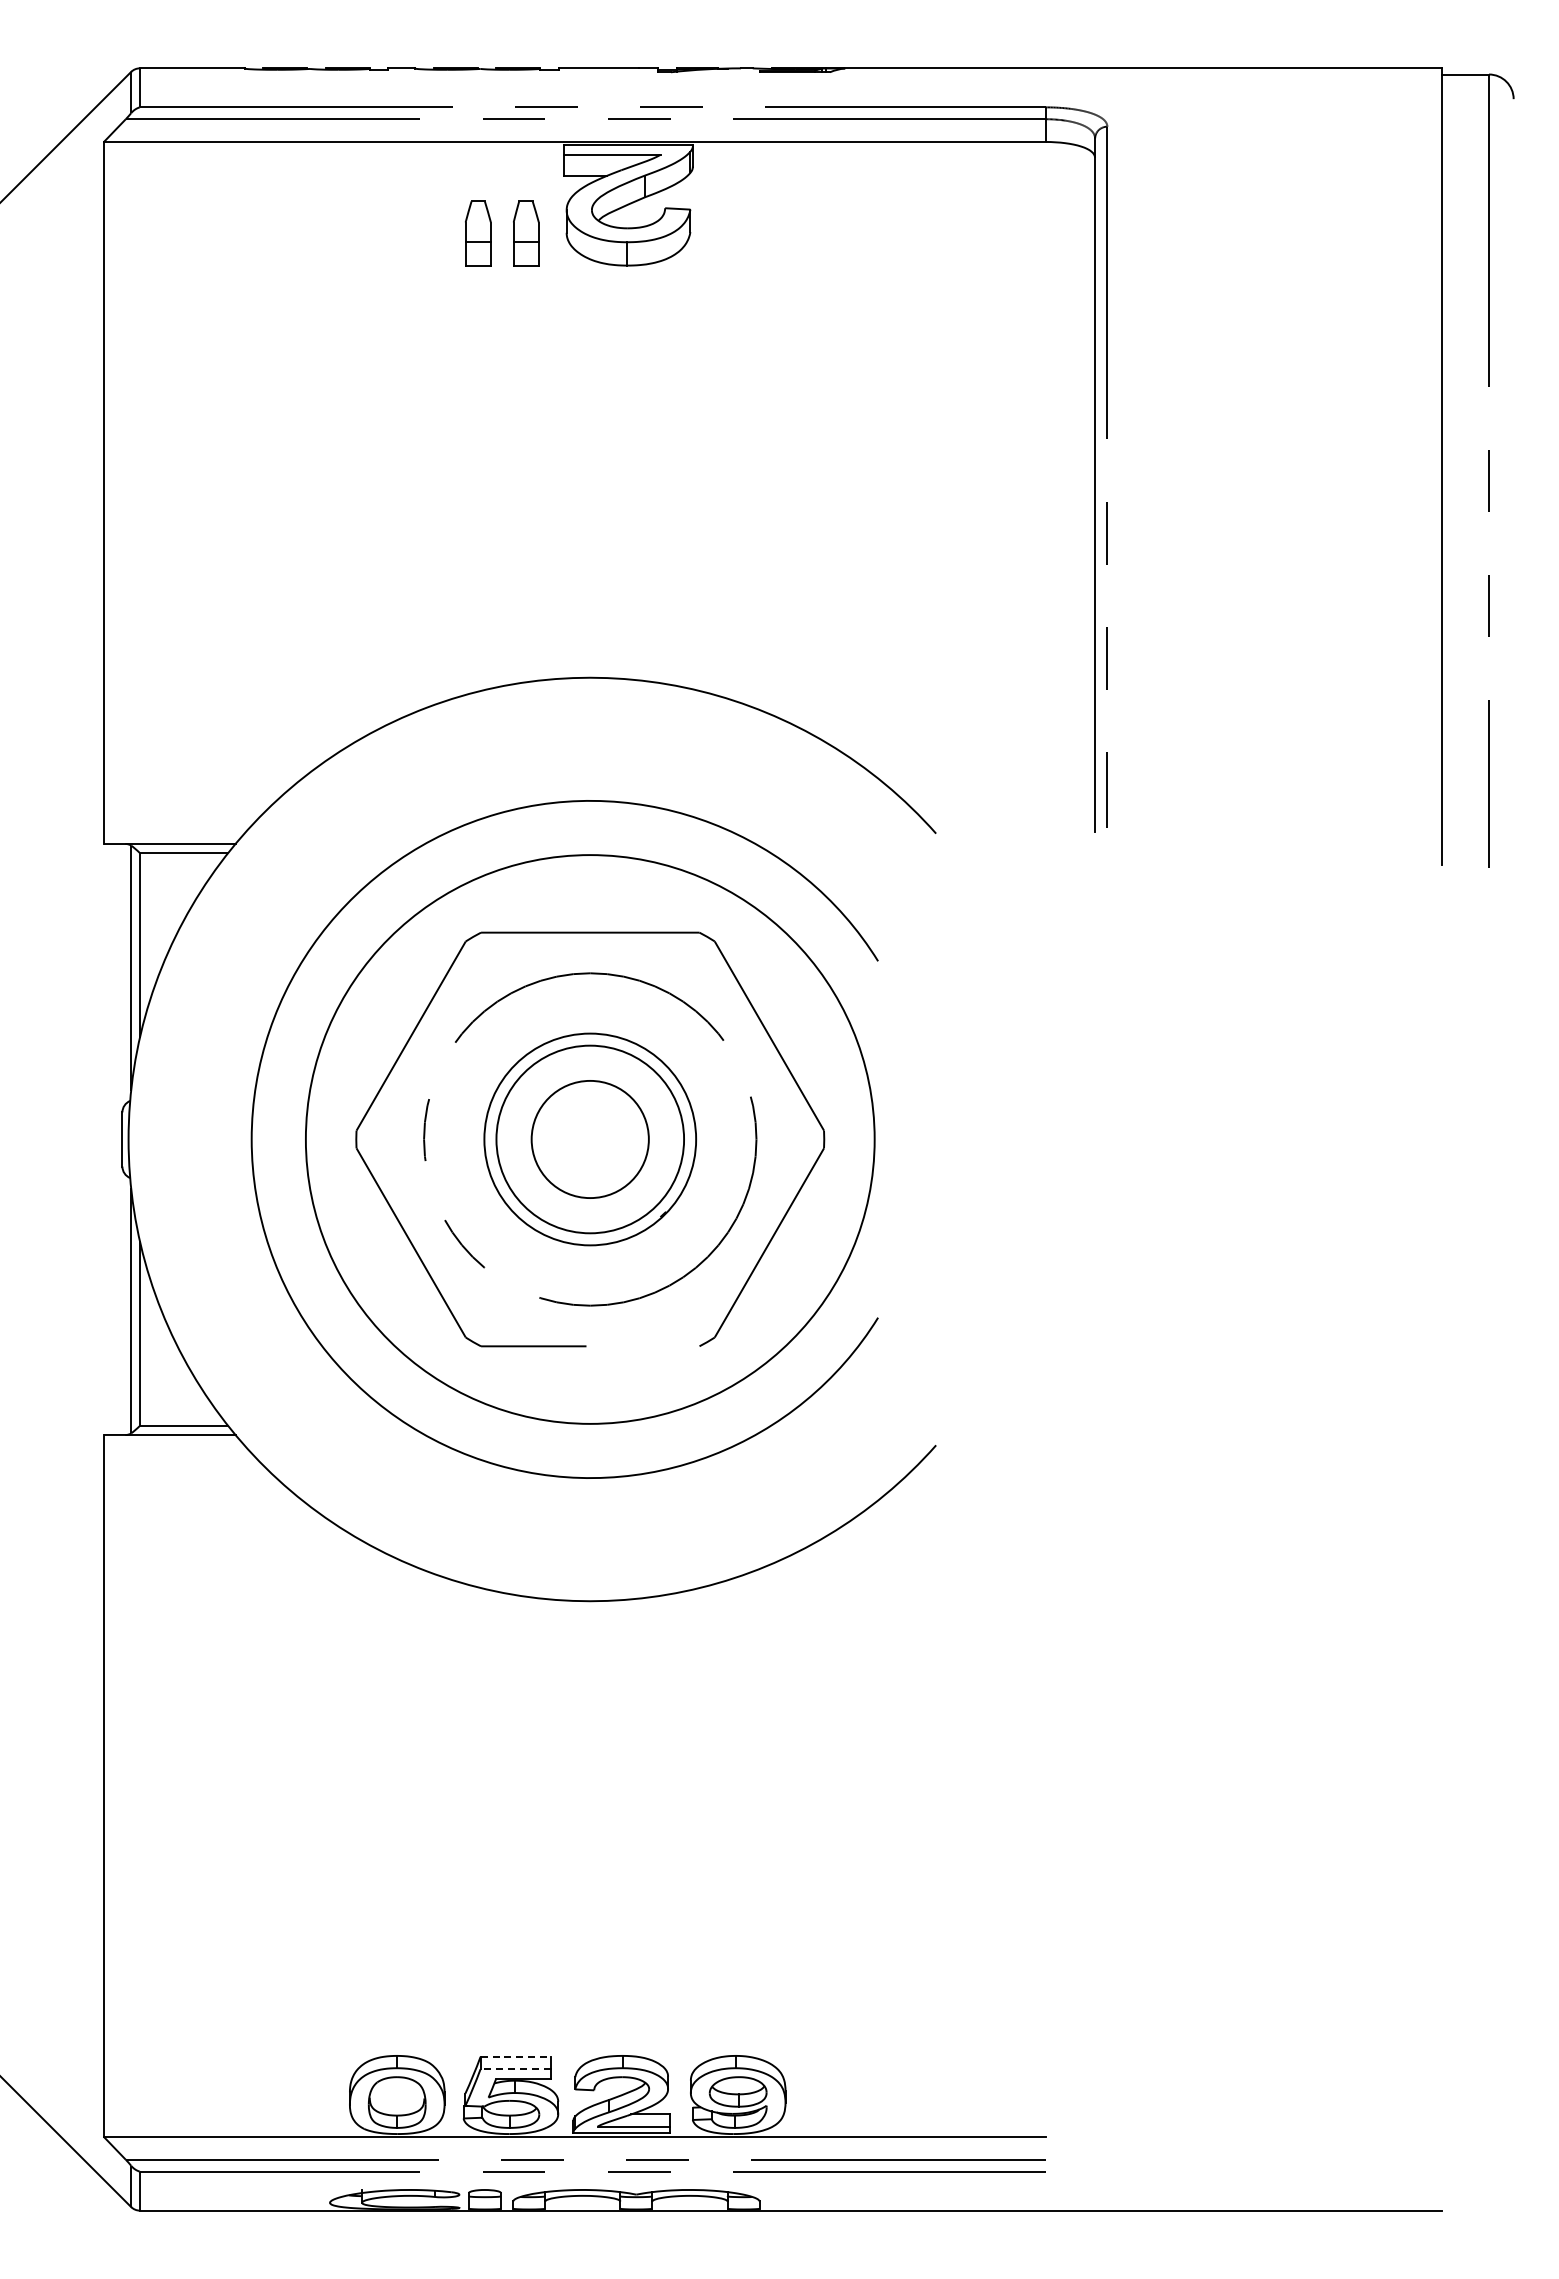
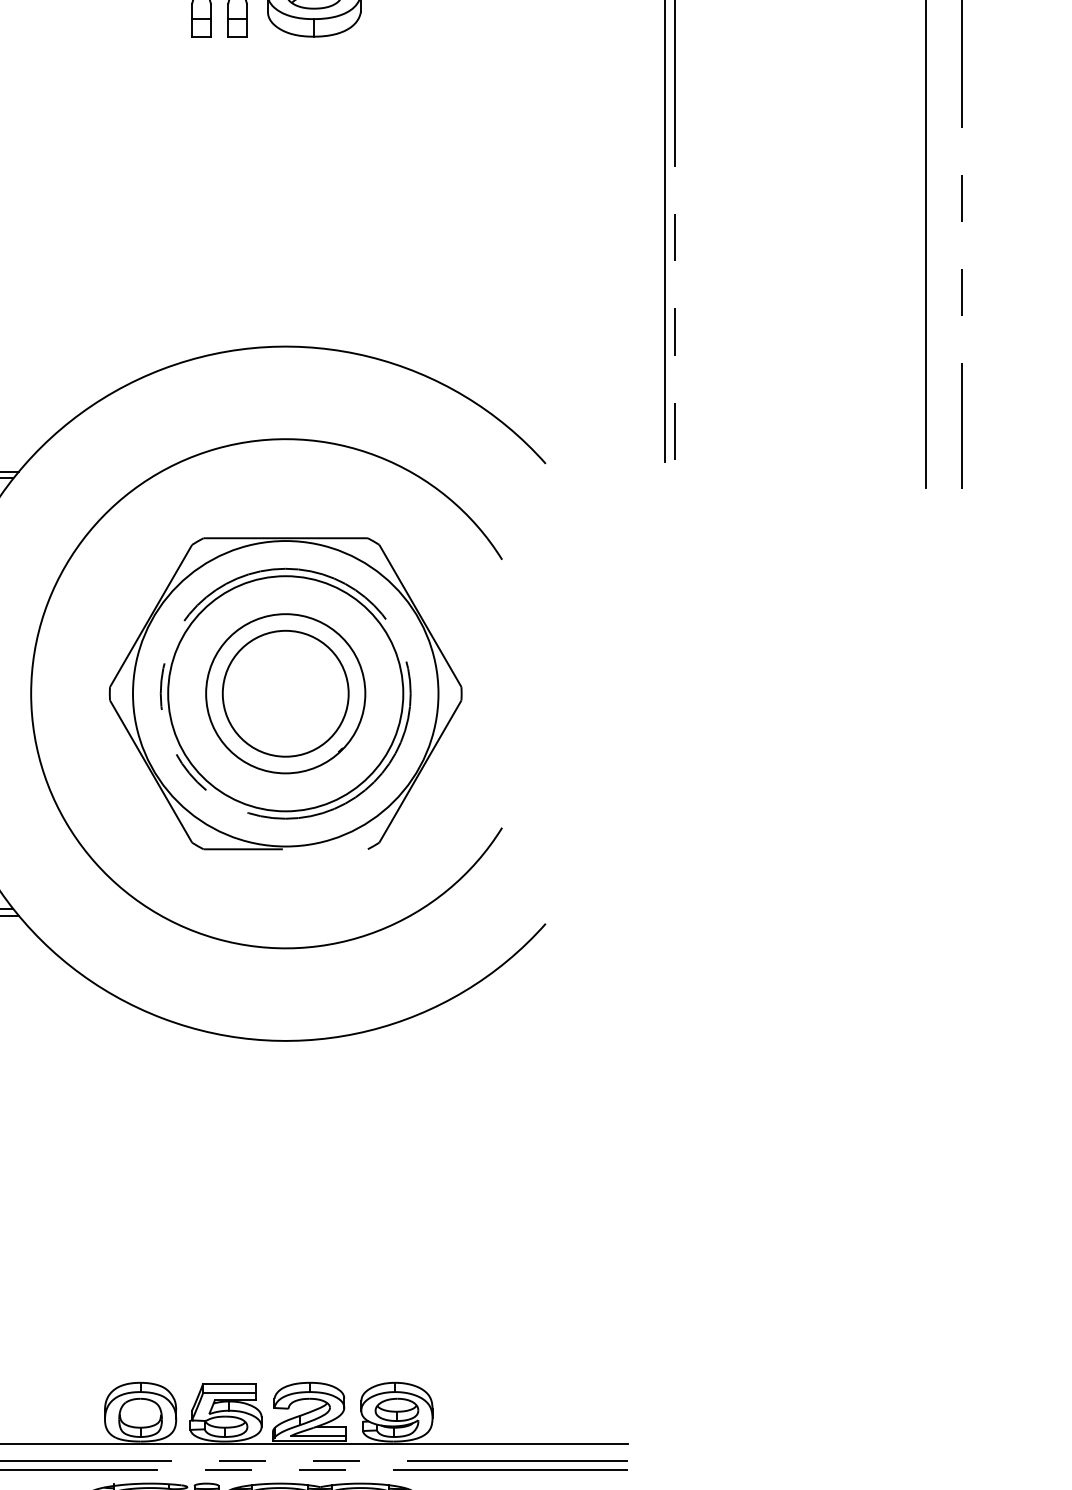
circle: (589, 1139) -> (285, 693), size x1.67
circle: (590, 1139) -> (285, 693), size x0.71
circle: (590, 1139) -> (285, 693), size x1.43
line: (516, 2056) -> (230, 1383), dashed -> solid
line: (515, 2069) -> (229, 1393), dashed -> solid

